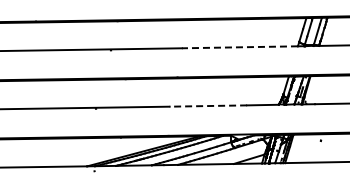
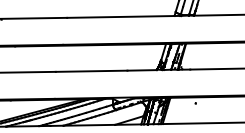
line: (239, 47) -> (120, 17), dashed -> solid
line: (208, 106) -> (91, 71), dashed -> solid

